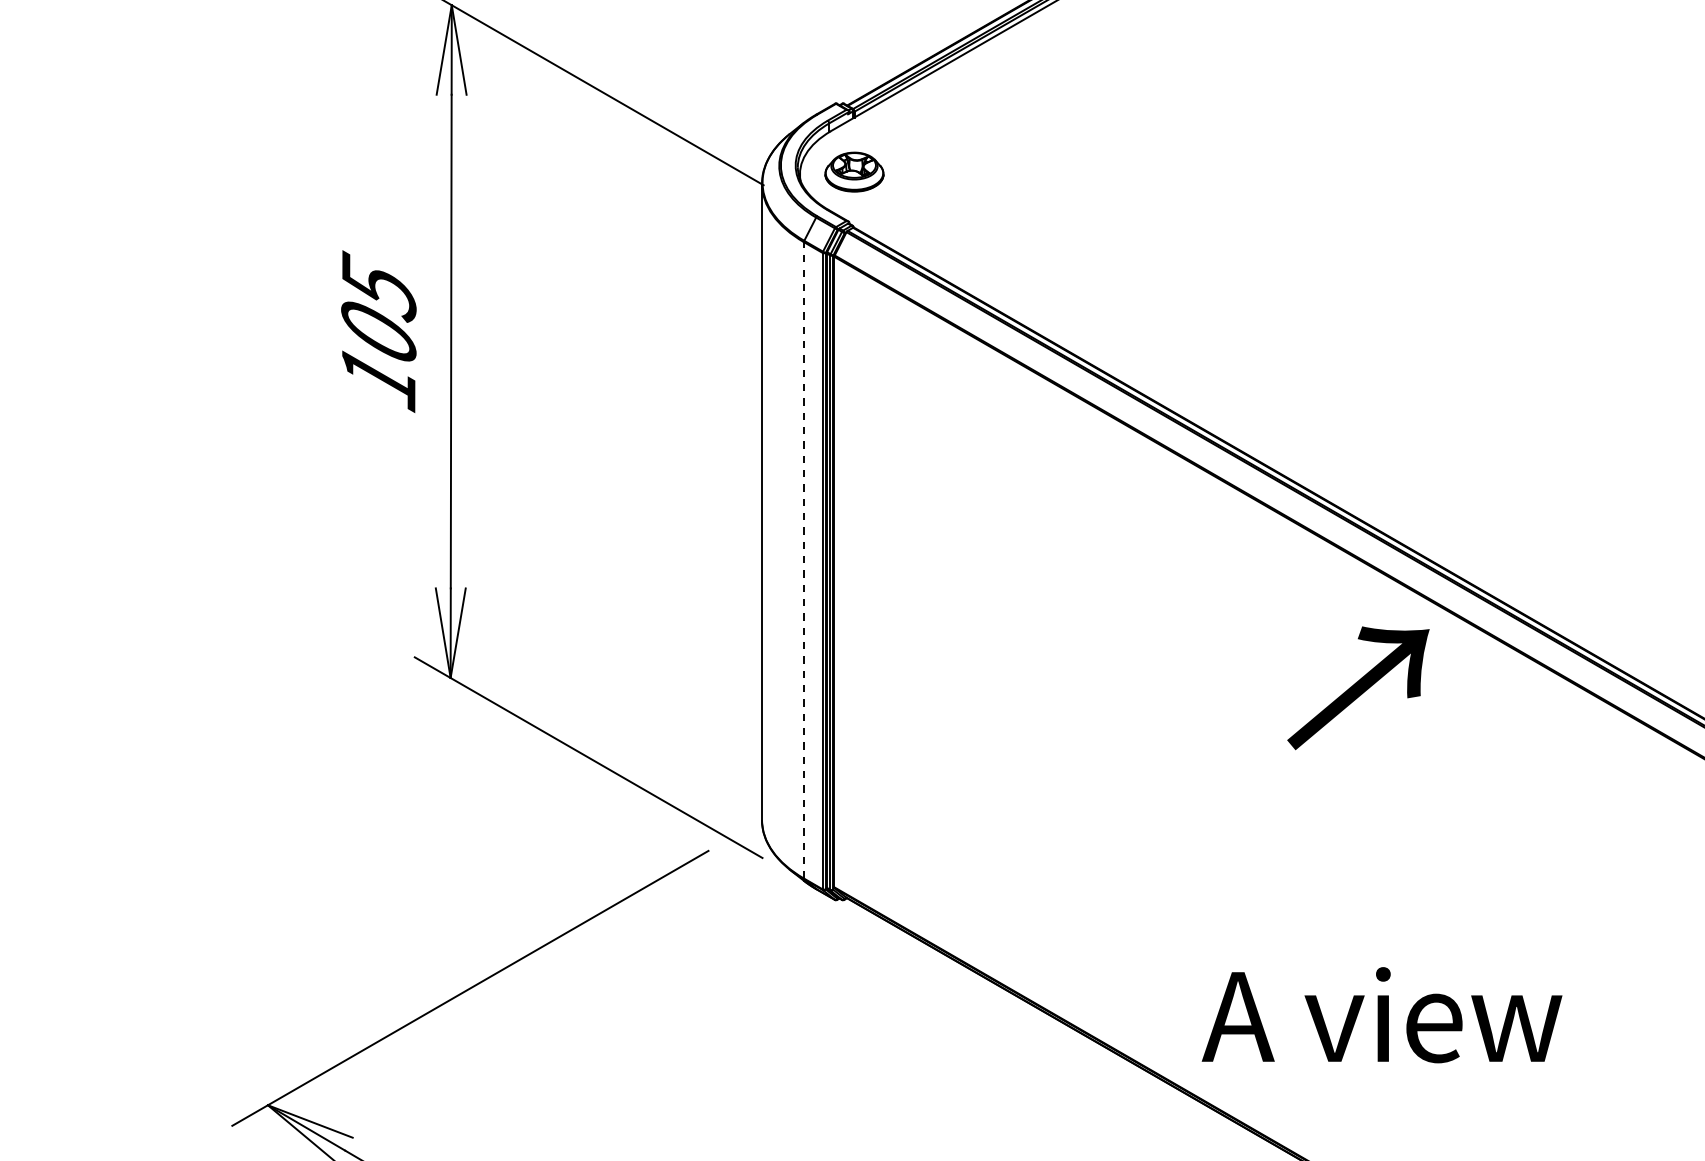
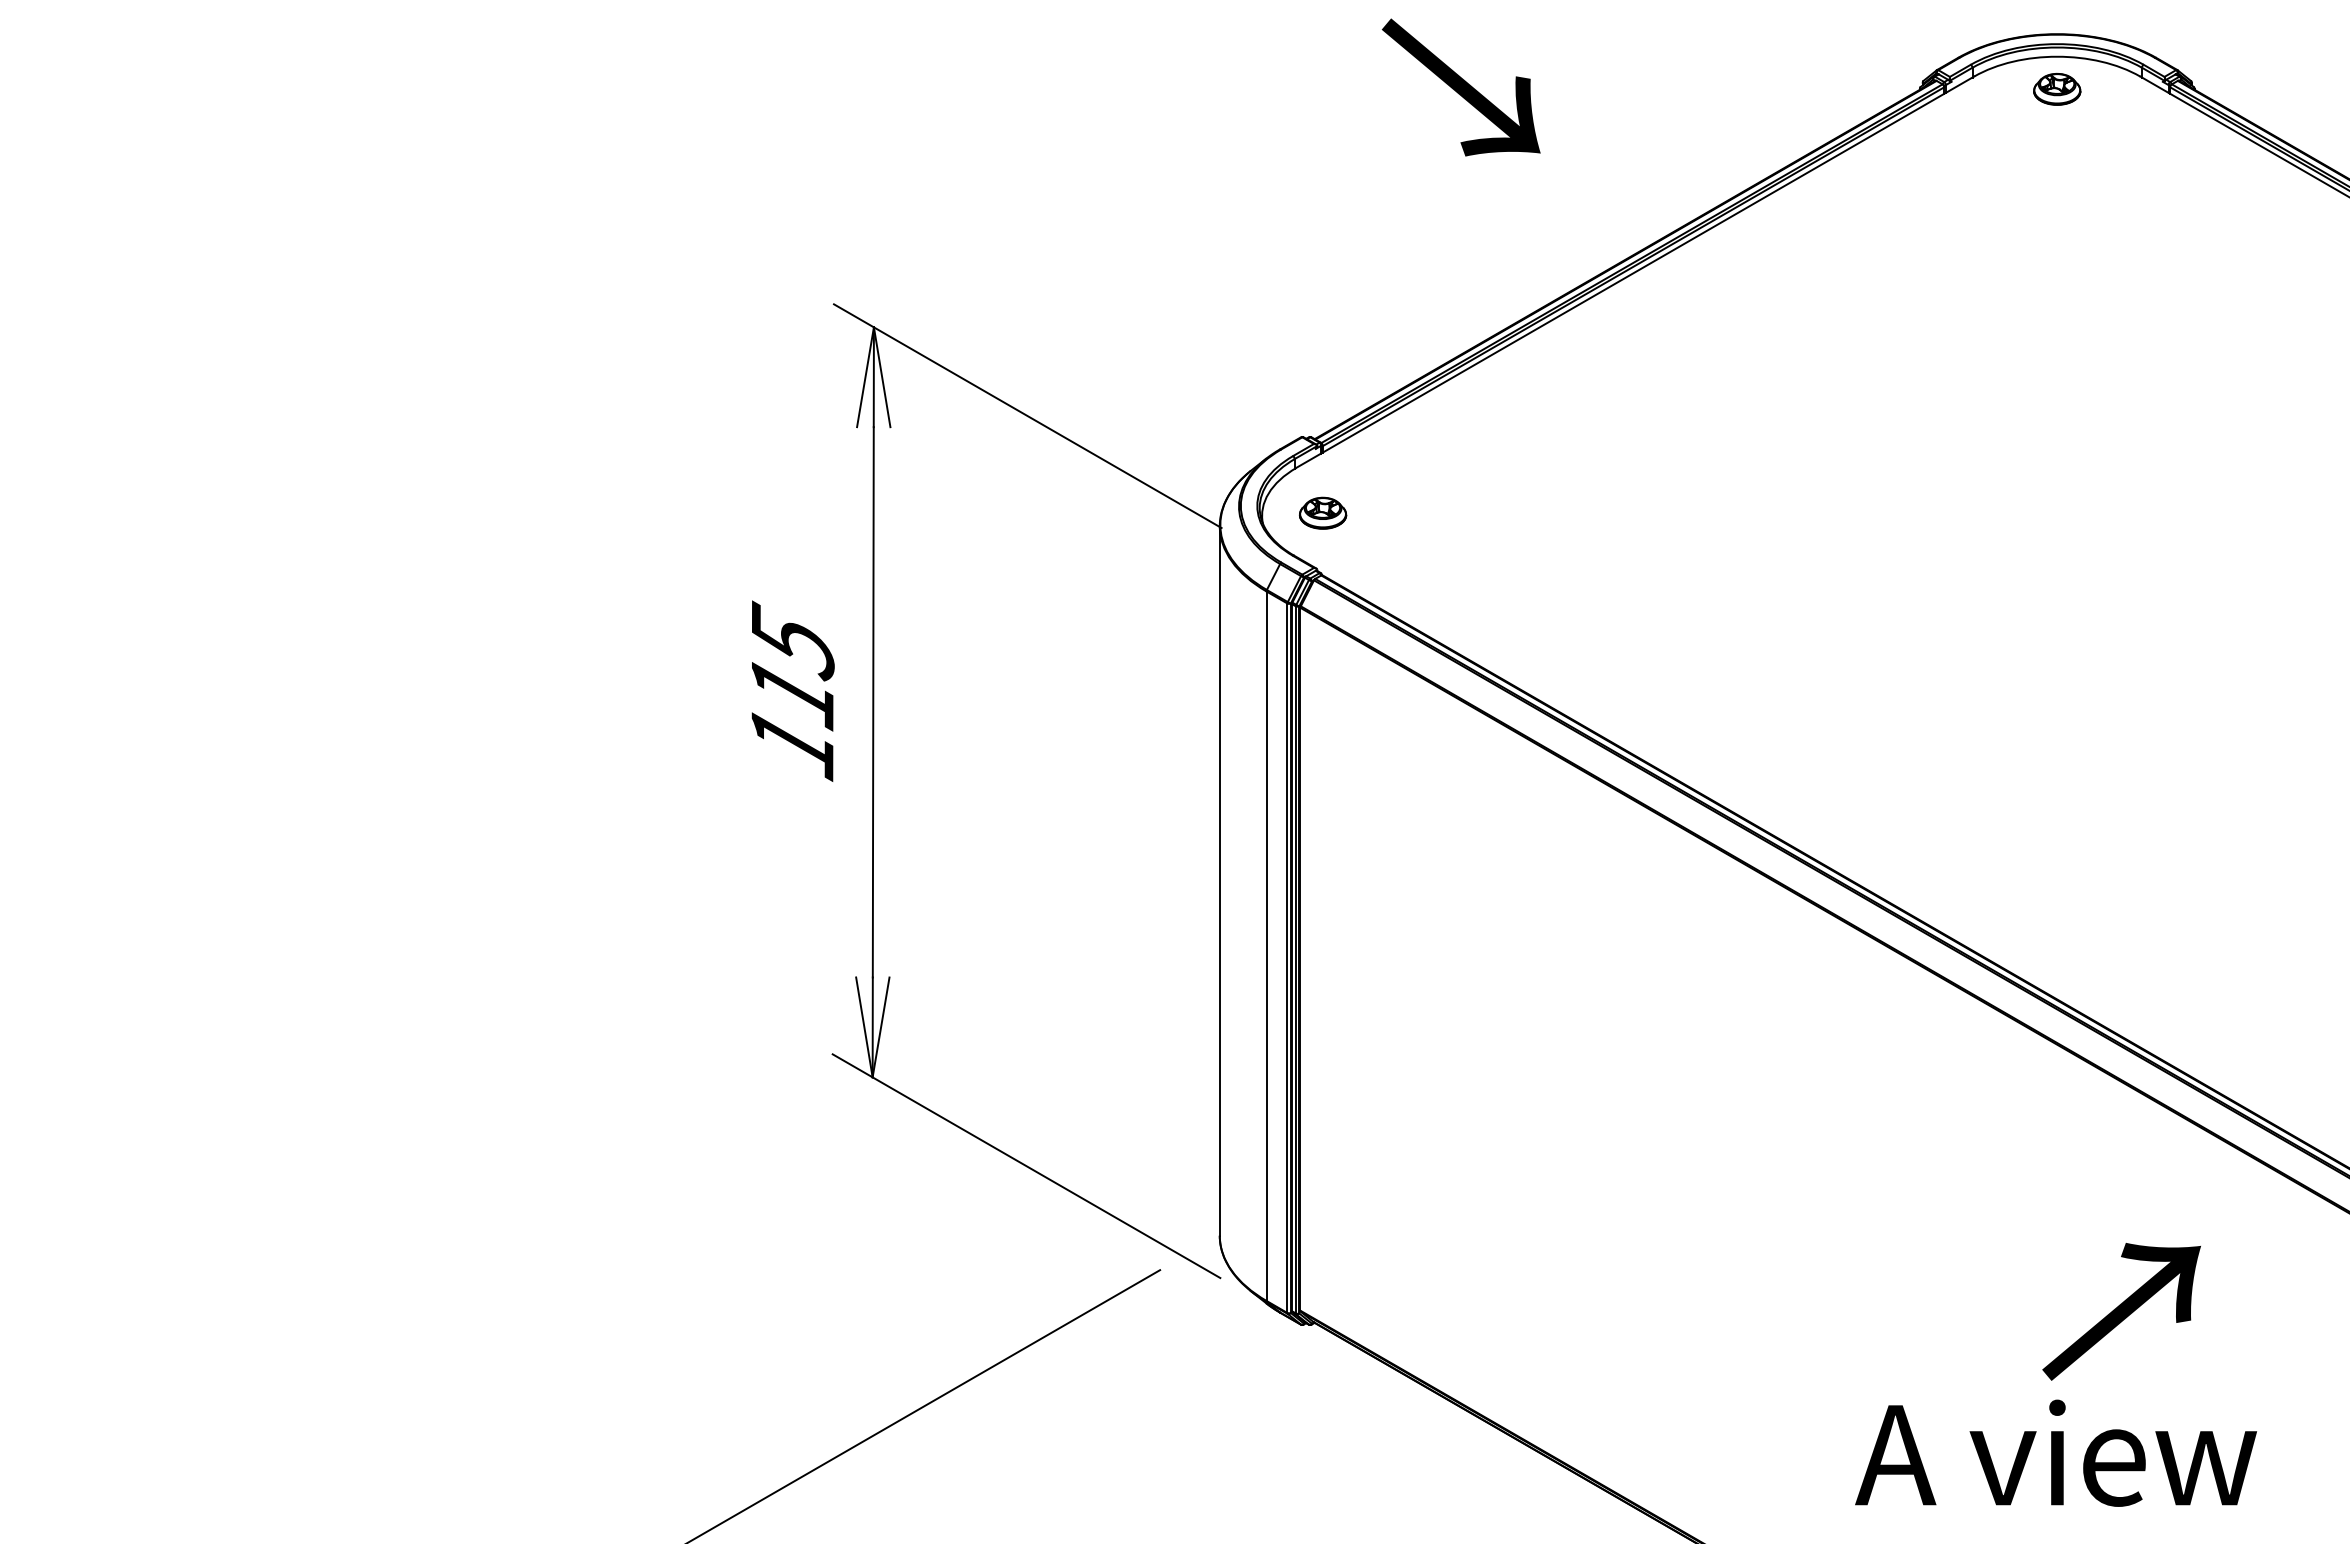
part: (855, 171) -> (1323, 512), size x0.71
text: (378, 334) -> (792, 694), 105 -> 115
line: (803, 560) -> (1266, 946), dashed -> solid
text: (1358, 687) -> (2121, 1311), moved
text: (1381, 1014) -> (2055, 1452), moved

